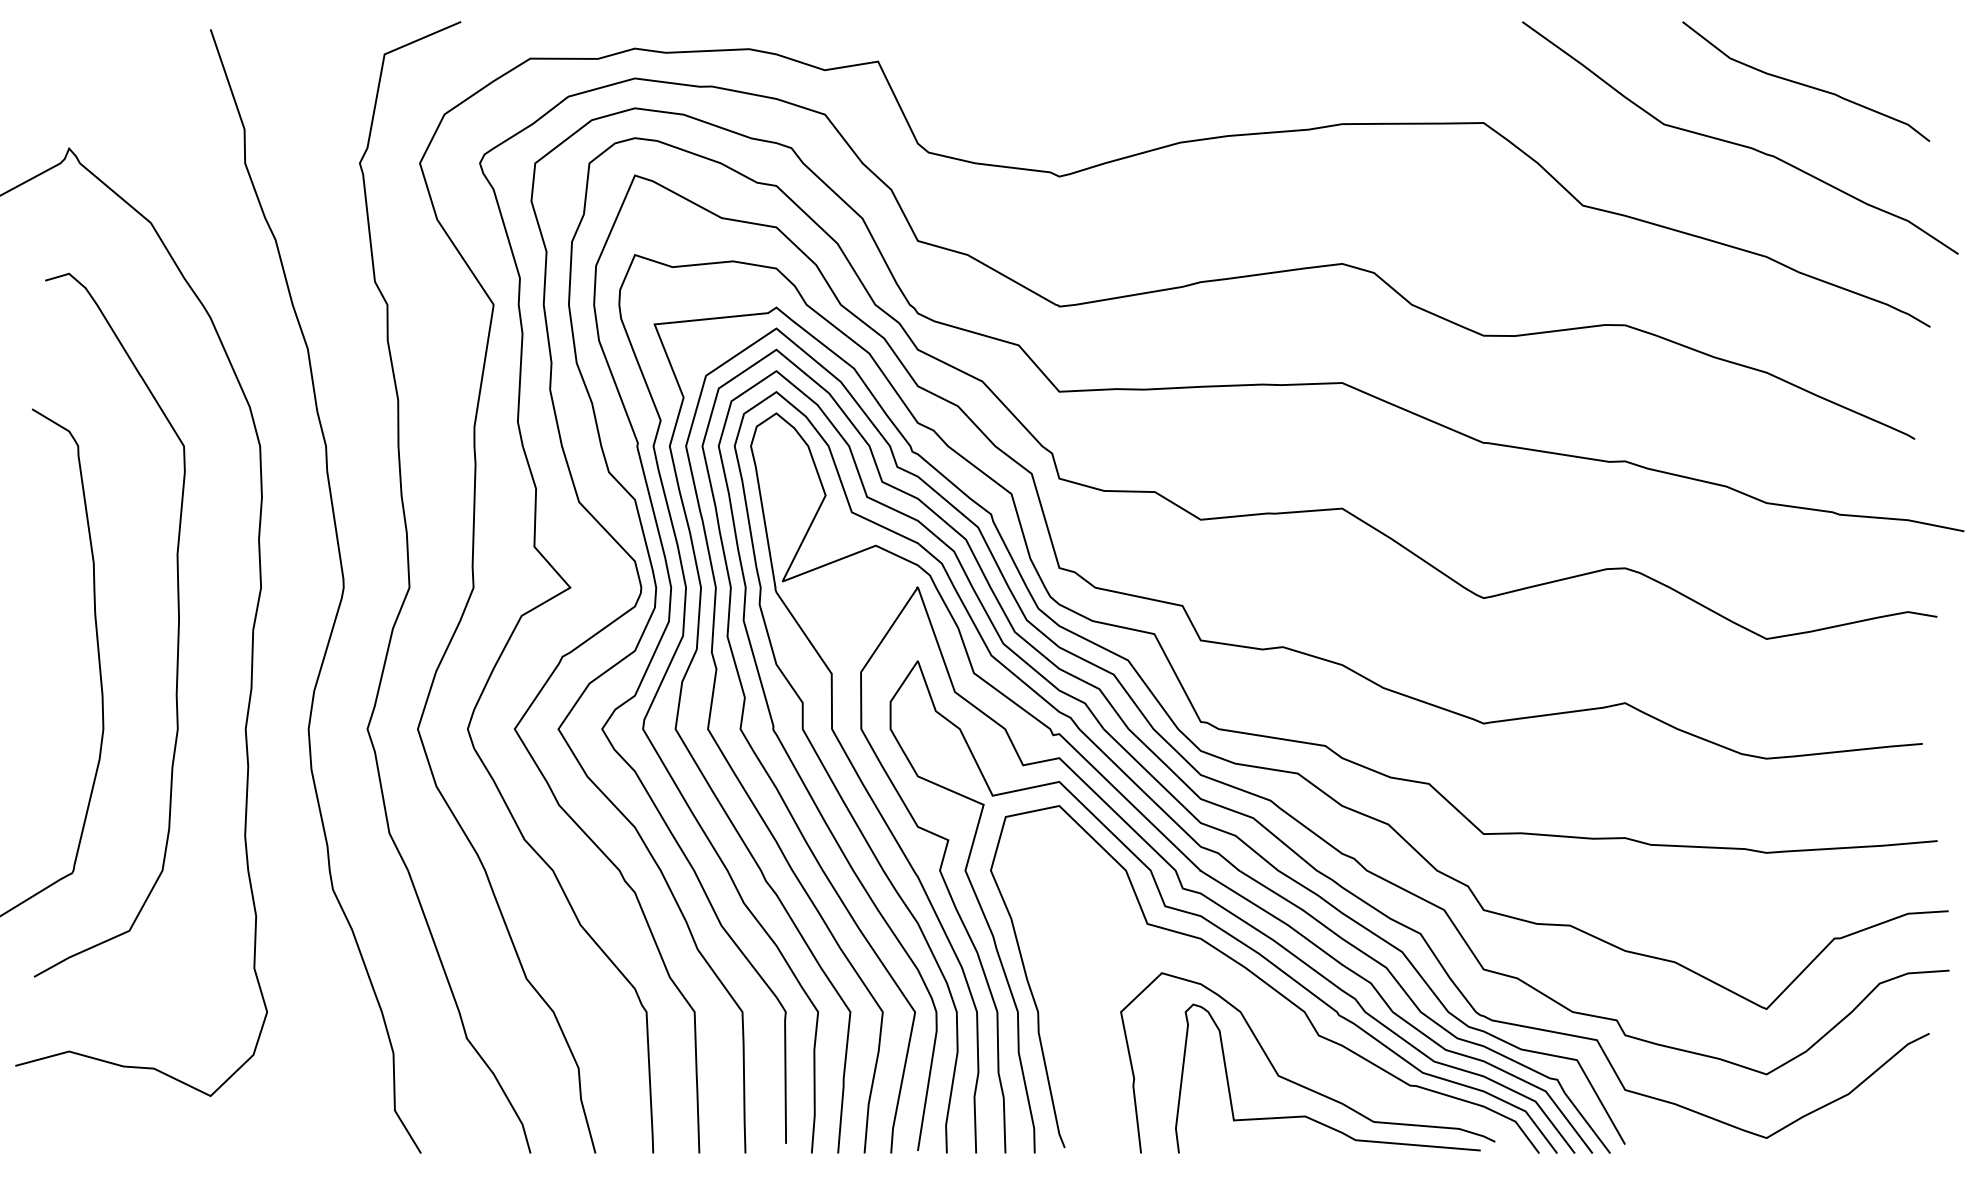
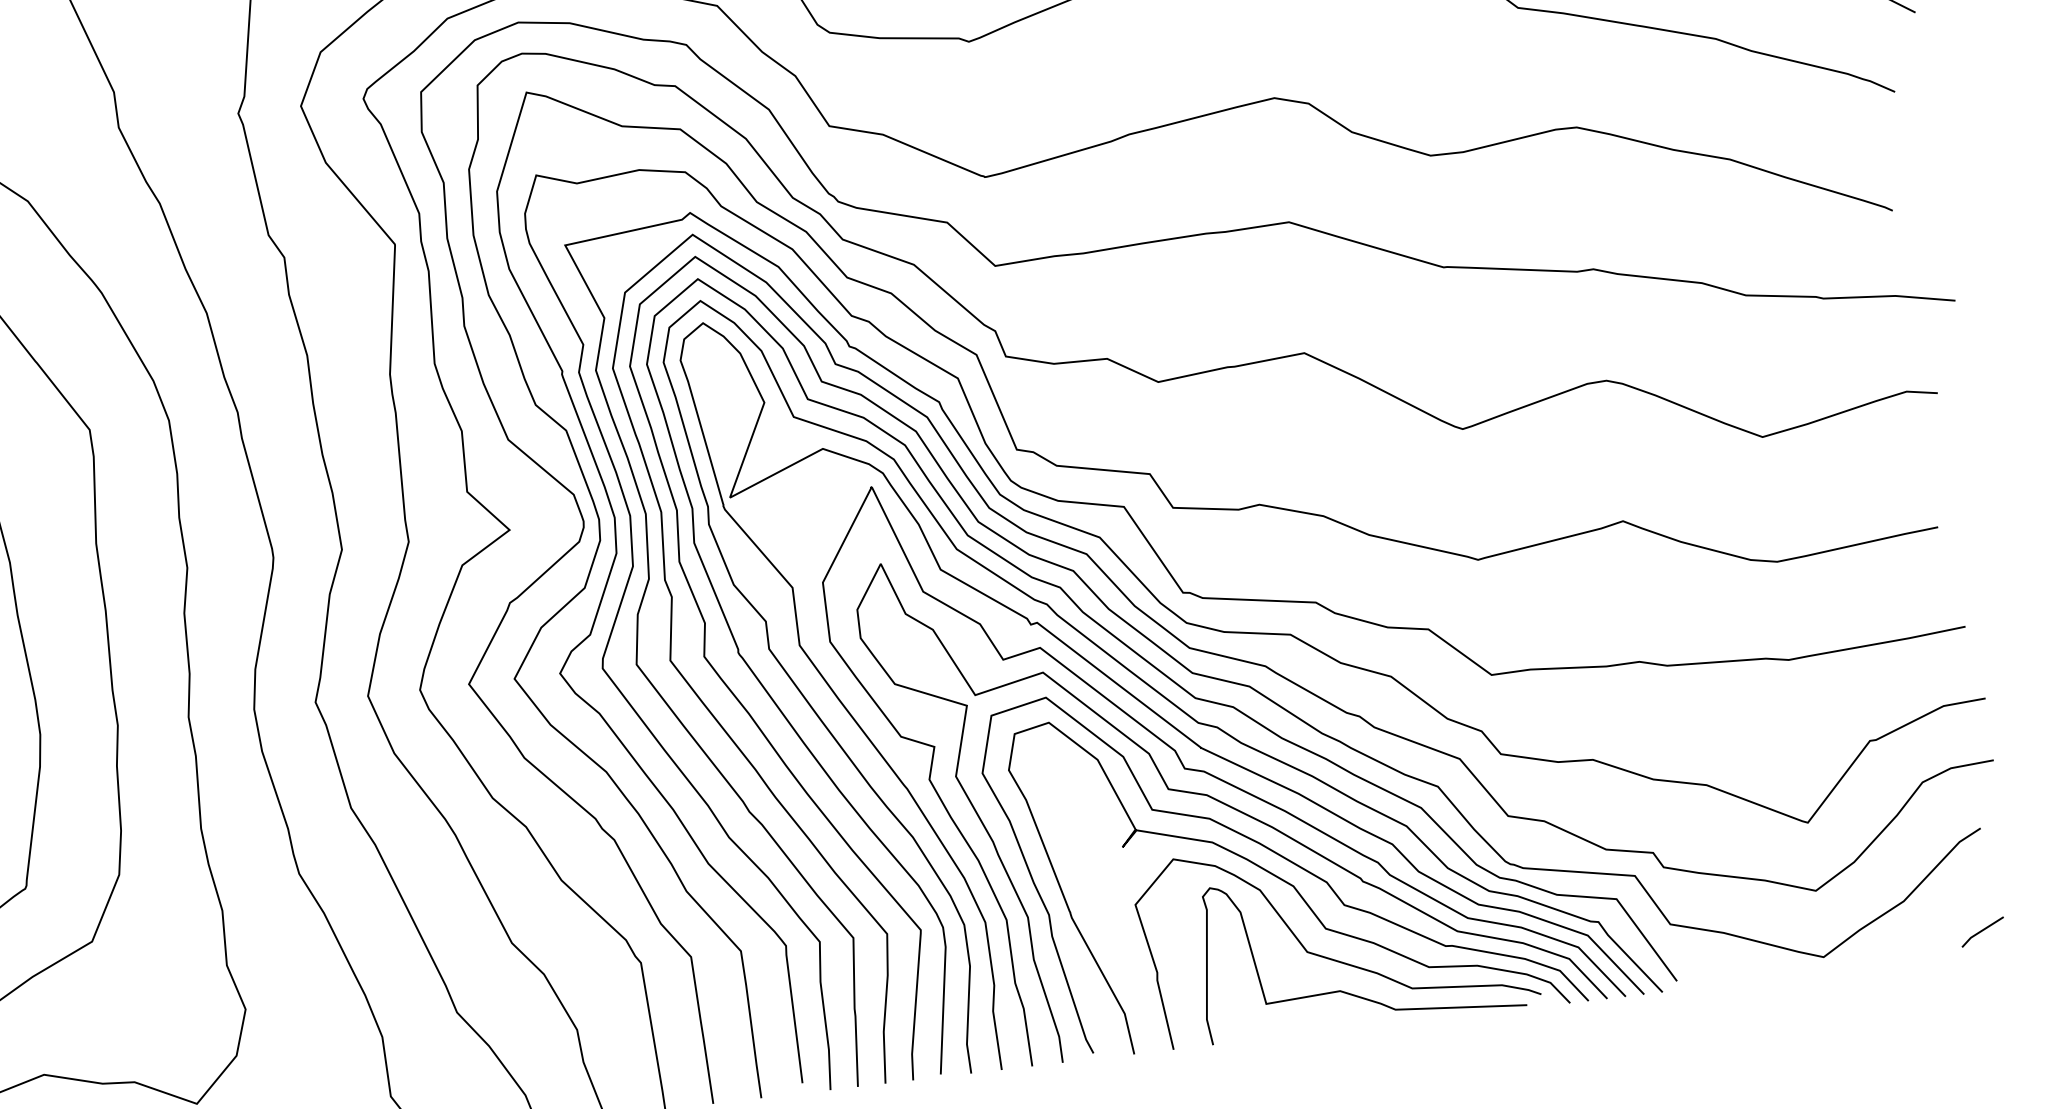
curve: (1260, 1001) -> (1279, 876), added
line: (1919, 1131) -> (1982, 931), added

